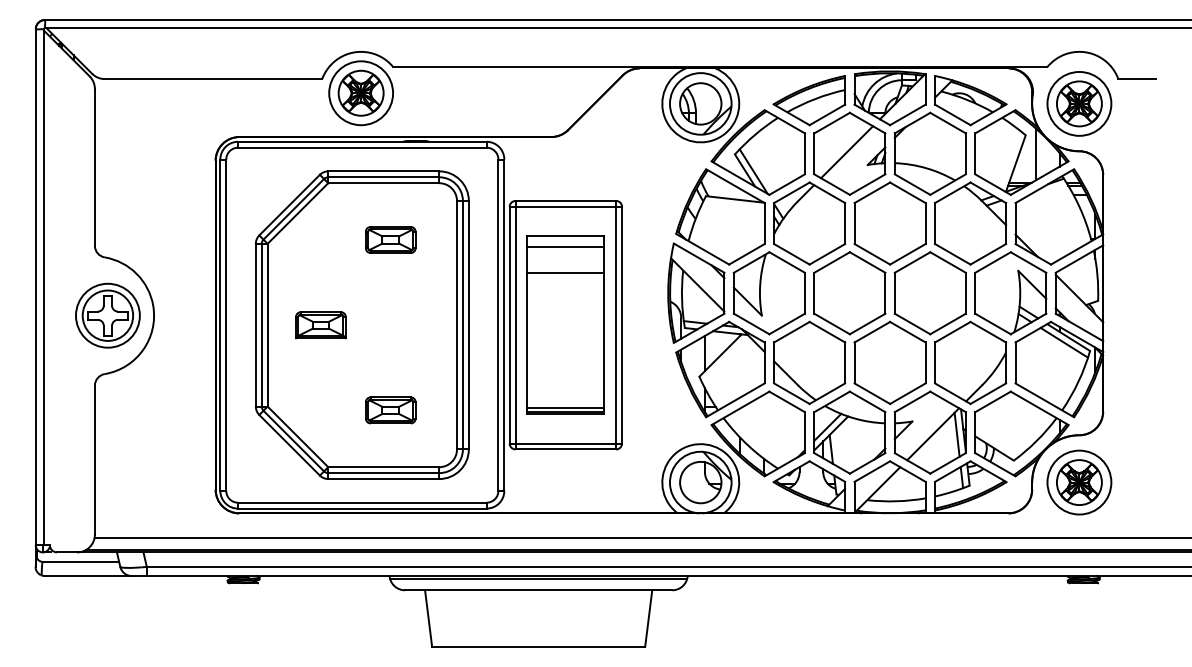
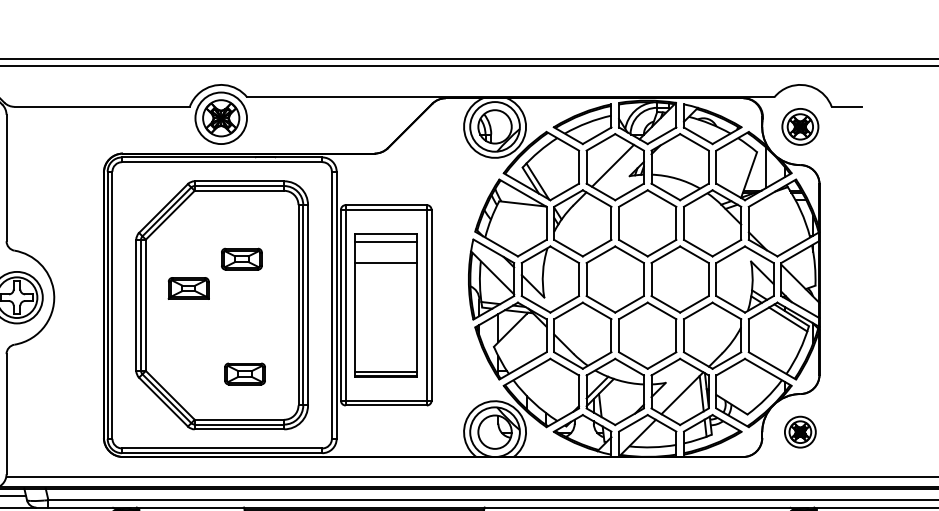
part: (1079, 103) -> (800, 126), size x0.7
part: (390, 239) -> (241, 258), moved
part: (320, 325) -> (188, 288), moved
part: (1079, 482) -> (800, 432), size x0.6

